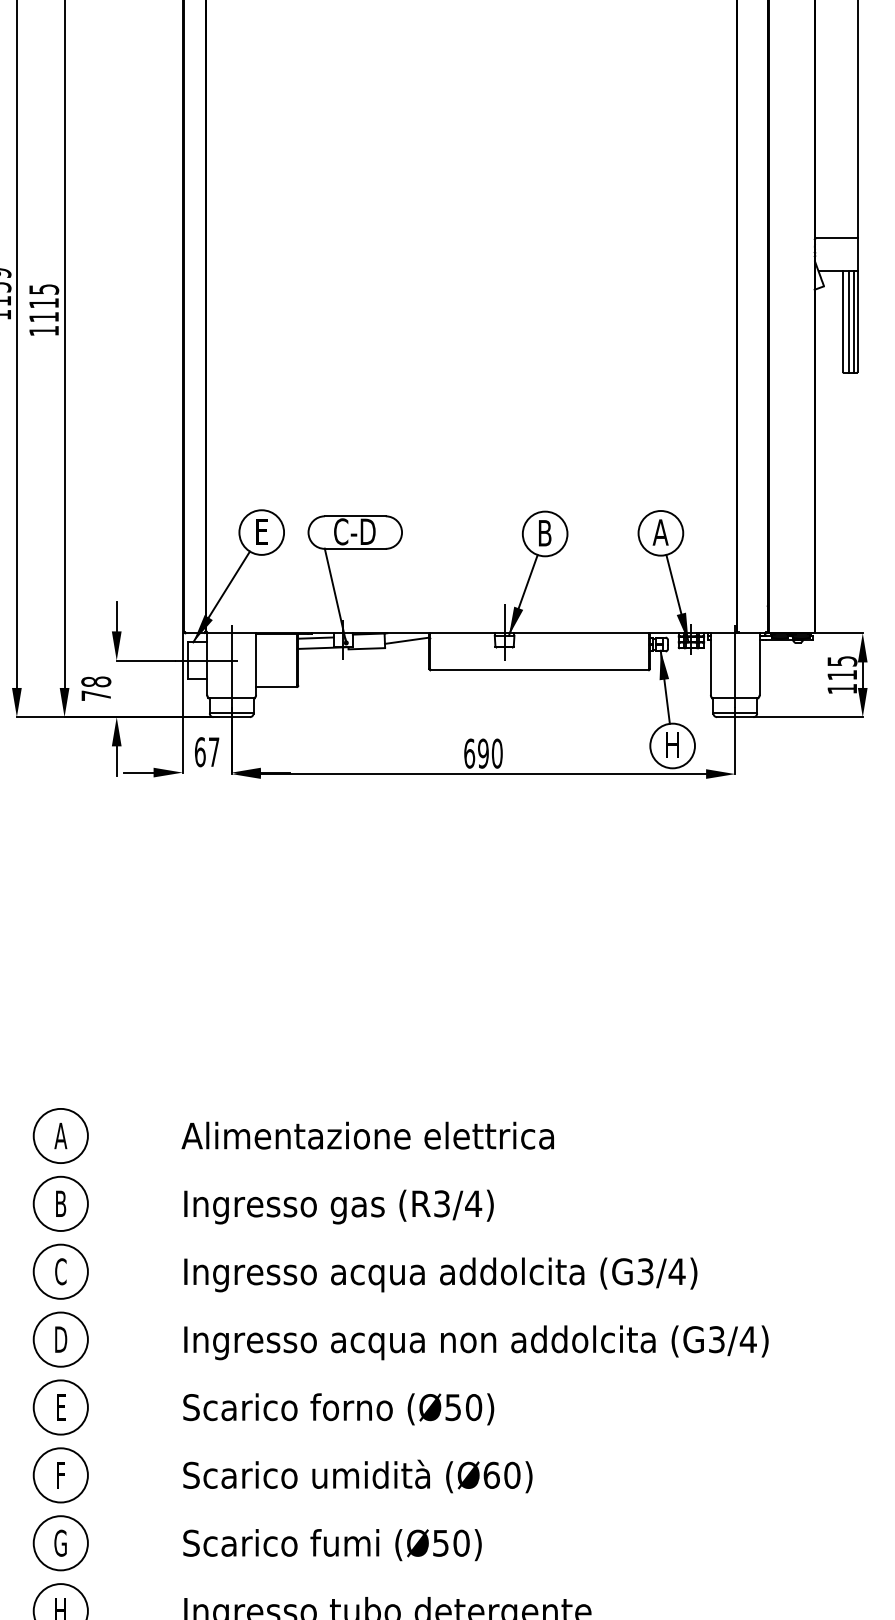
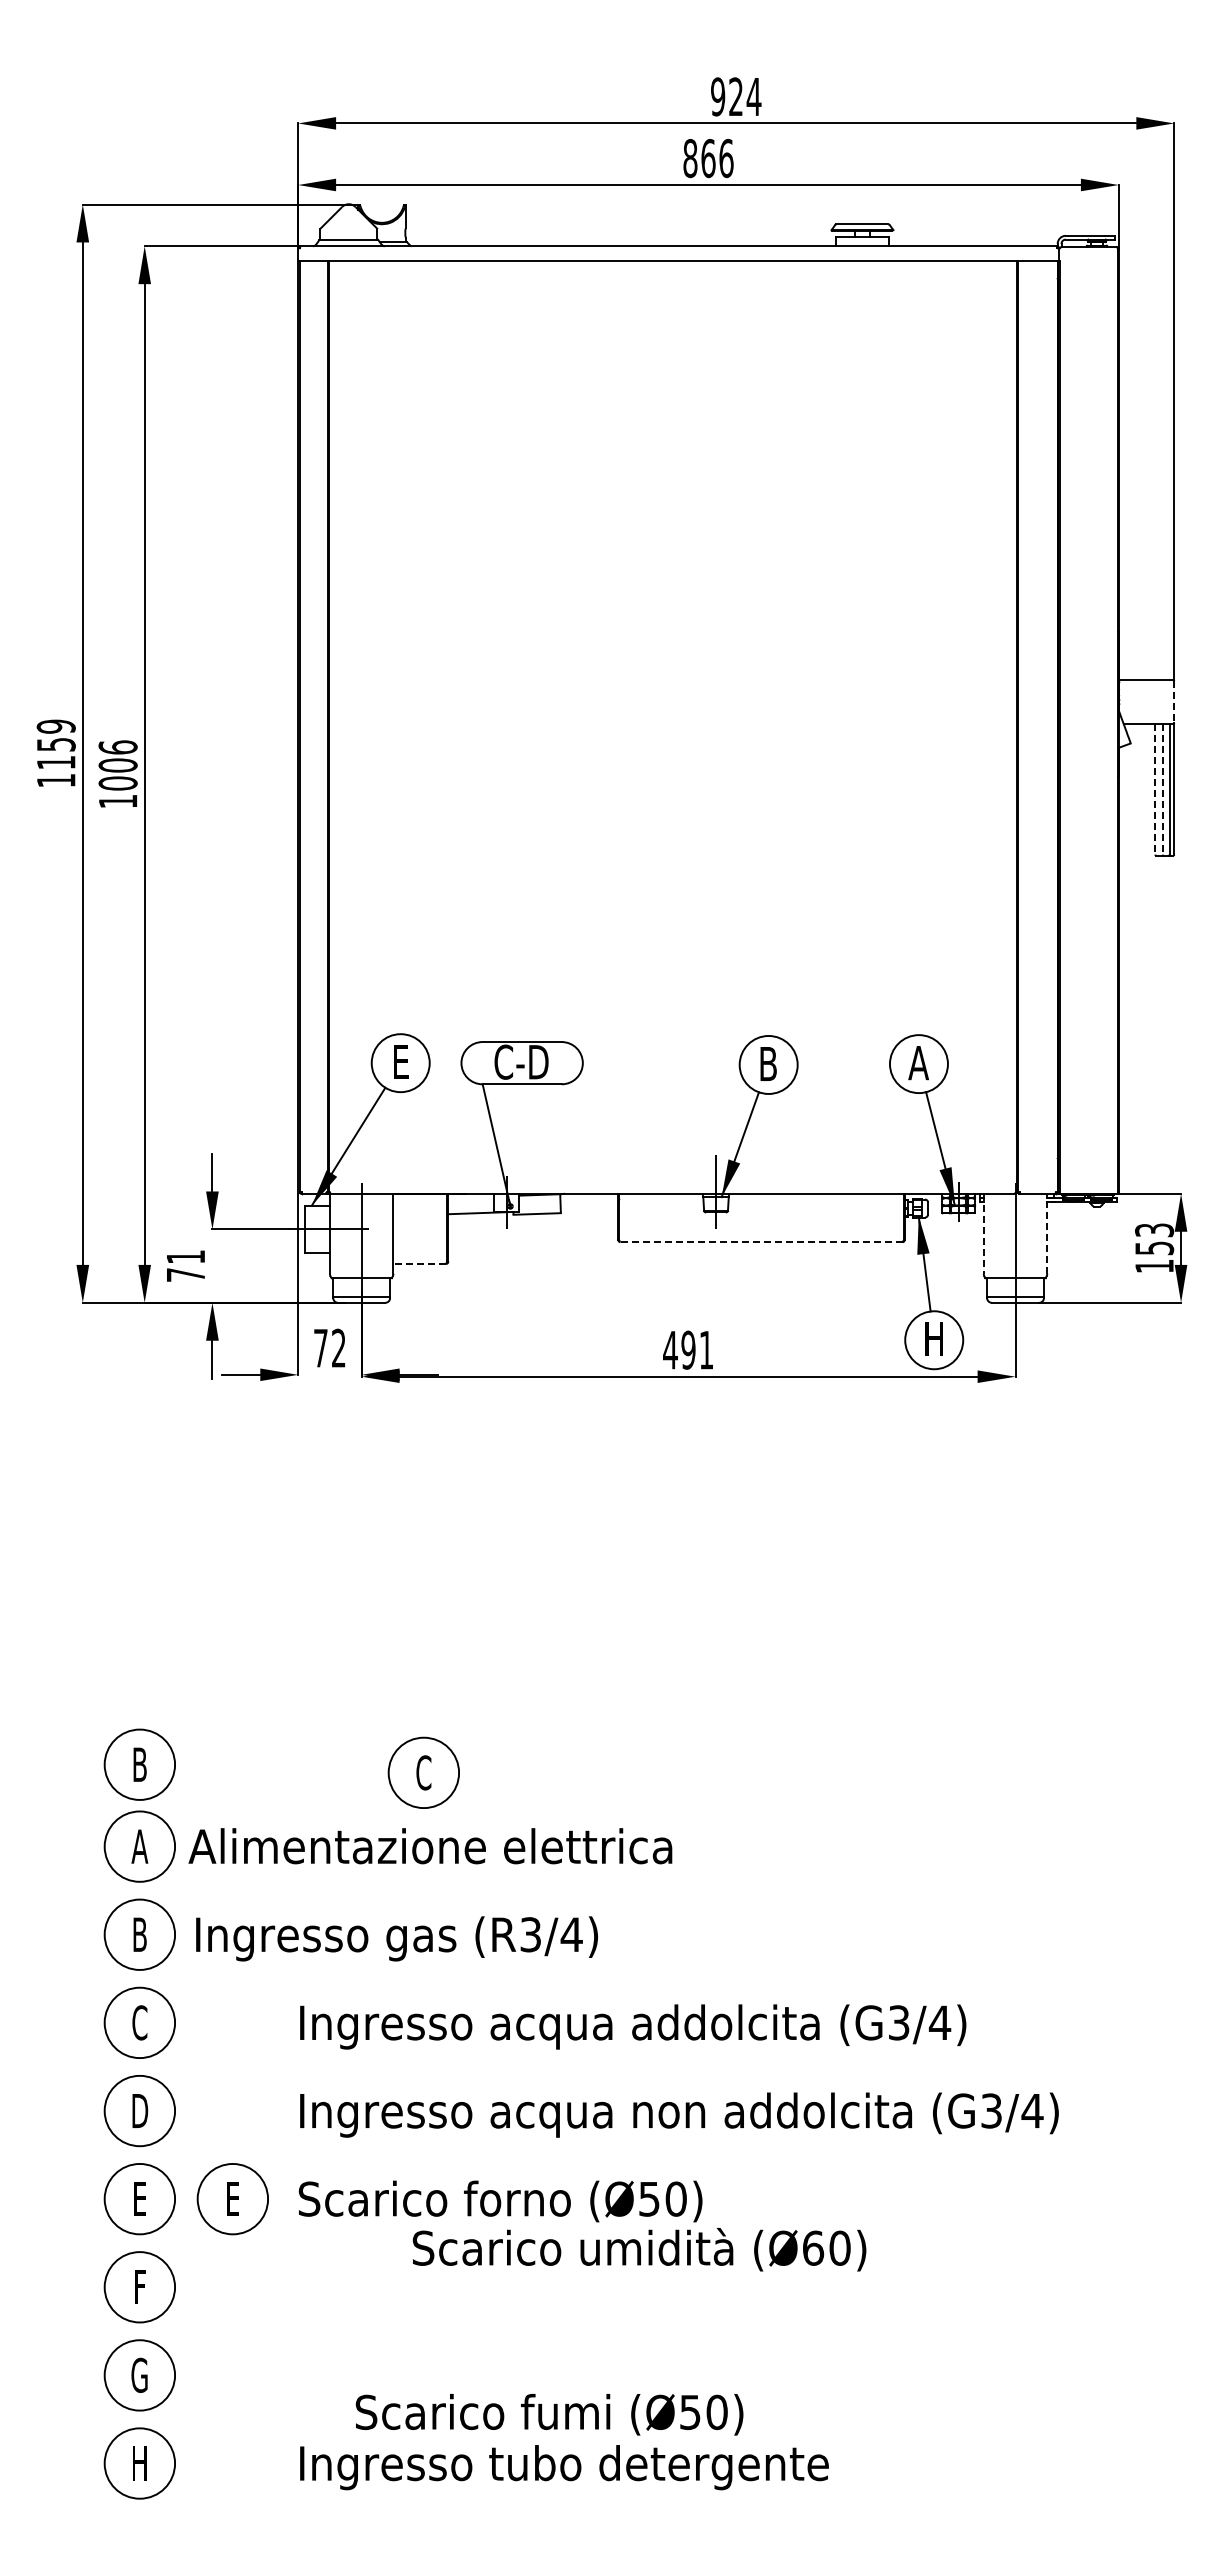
line: (857, 254) -> (1174, 702), solid -> dashed
text: (43, 303) -> (117, 765), 1115 -> 1006
line: (843, 321) -> (1155, 789), solid -> dashed
line: (848, 321) -> (1162, 789), solid -> dashed
line: (316, 637) -> (471, 1199), removed
line: (407, 640) -> (589, 1203), removed
line: (710, 663) -> (983, 1233), solid -> dashed
line: (759, 663) -> (1047, 1233), solid -> dashed
text: (842, 668) -> (1154, 1239), 115 -> 153
line: (539, 670) -> (761, 1242), solid -> dashed
text: (95, 682) -> (185, 1257), 78 -> 71
line: (276, 686) -> (419, 1263), solid -> dashed
text: (206, 751) -> (329, 1347), 67 -> 72
text: (483, 753) -> (688, 1349), 690 -> 491
part: (60, 1072) -> (139, 1764), added
part: (279, 1078) -> (423, 1772), added
text: (367, 1135) -> (430, 1846), moved
text: (338, 1206) -> (396, 1938), moved
part: (132, 1407) -> (232, 2199), added
text: (357, 1476) -> (639, 2249), moved
text: (332, 1544) -> (549, 2414), moved

